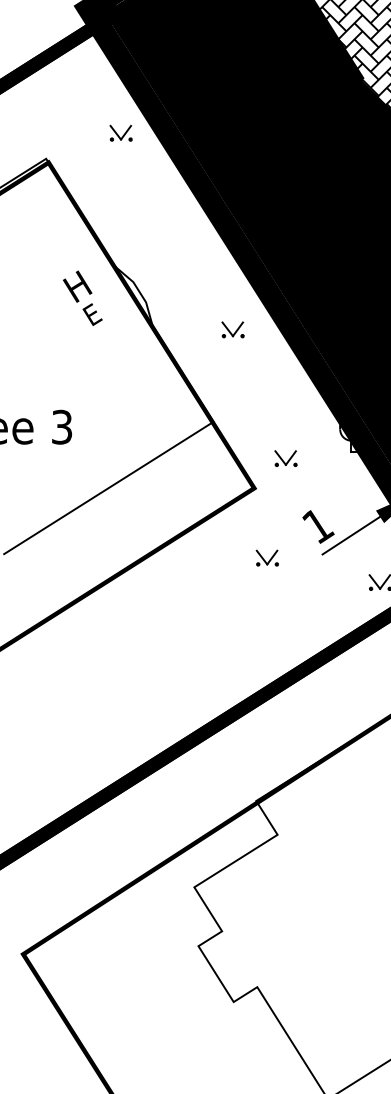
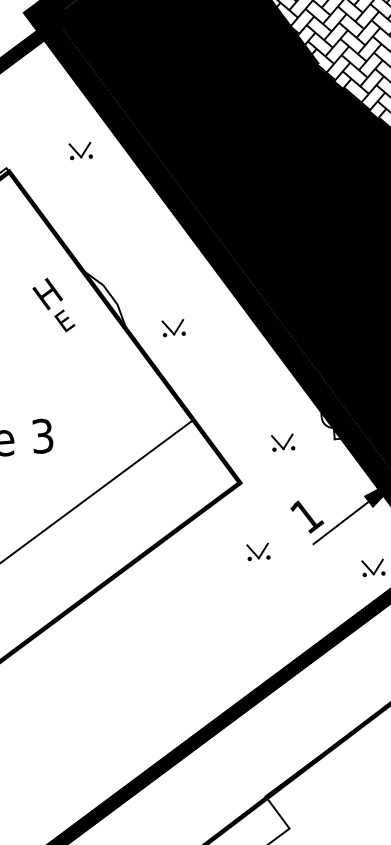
part: (120, 132) -> (80, 150), moved
part: (232, 329) -> (173, 327), moved
part: (285, 458) -> (282, 442), moved

